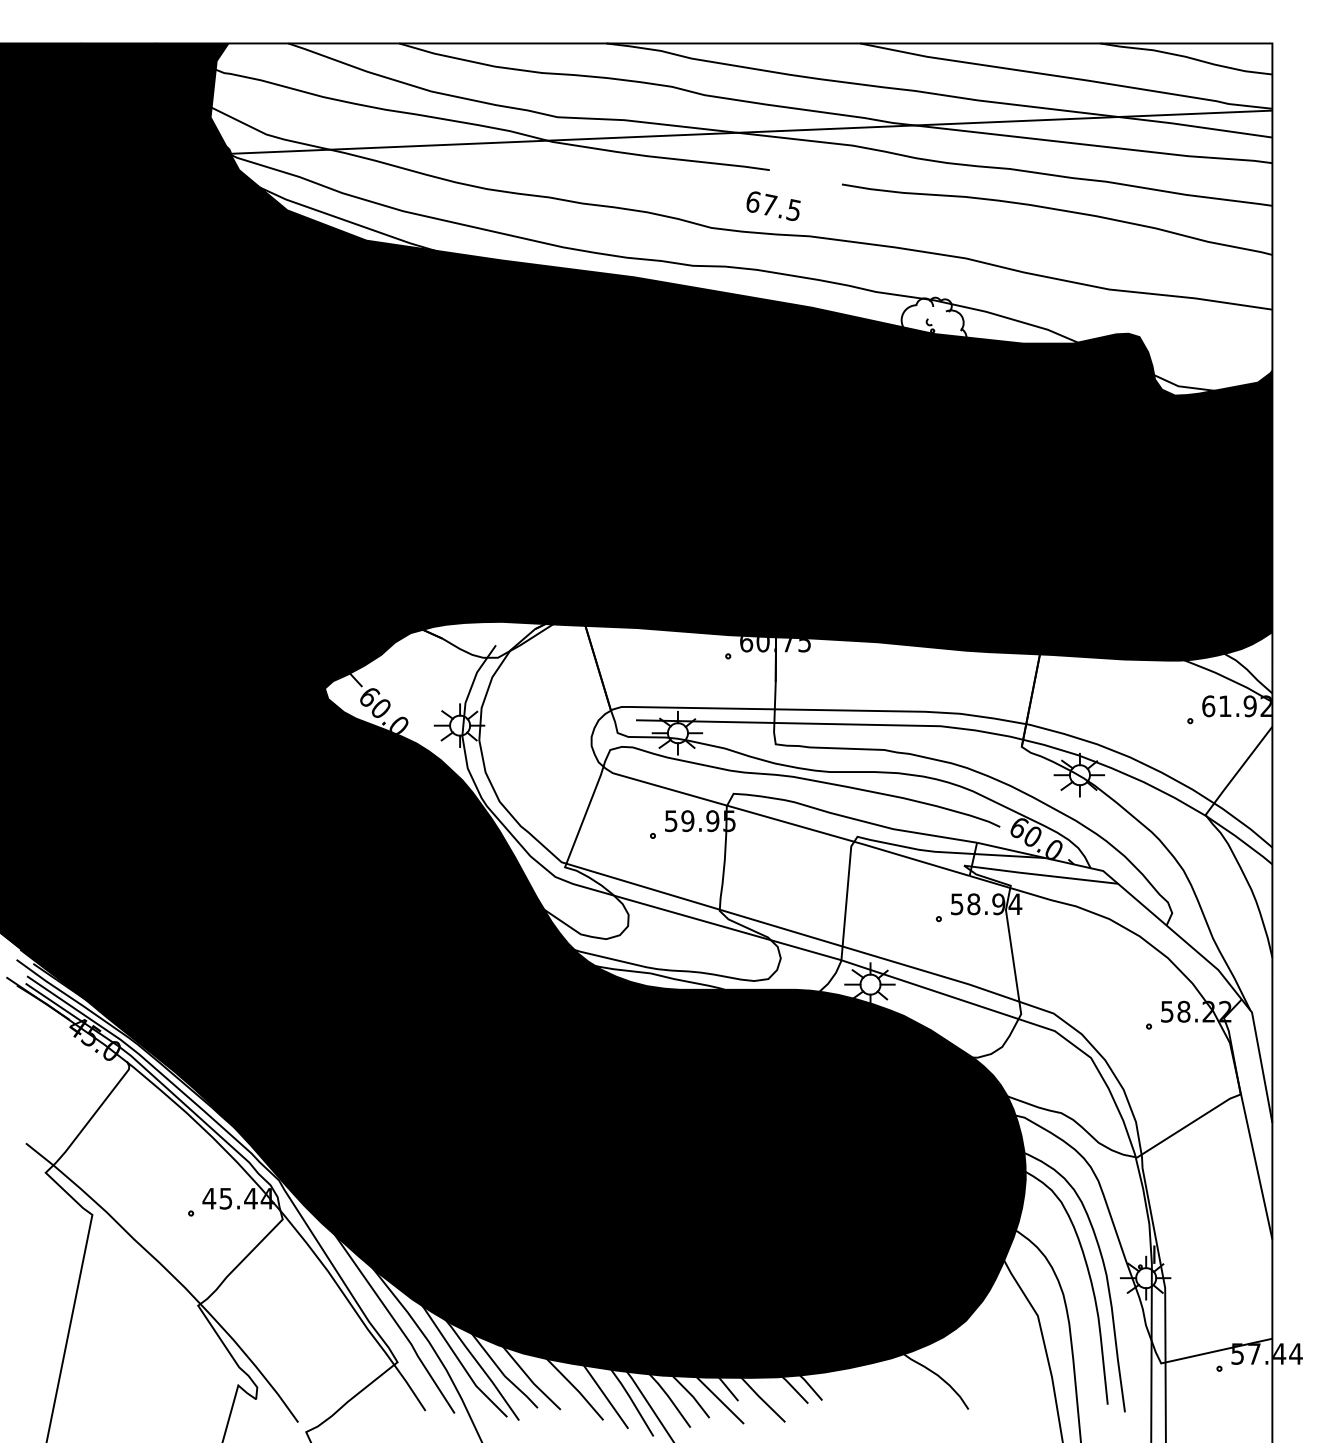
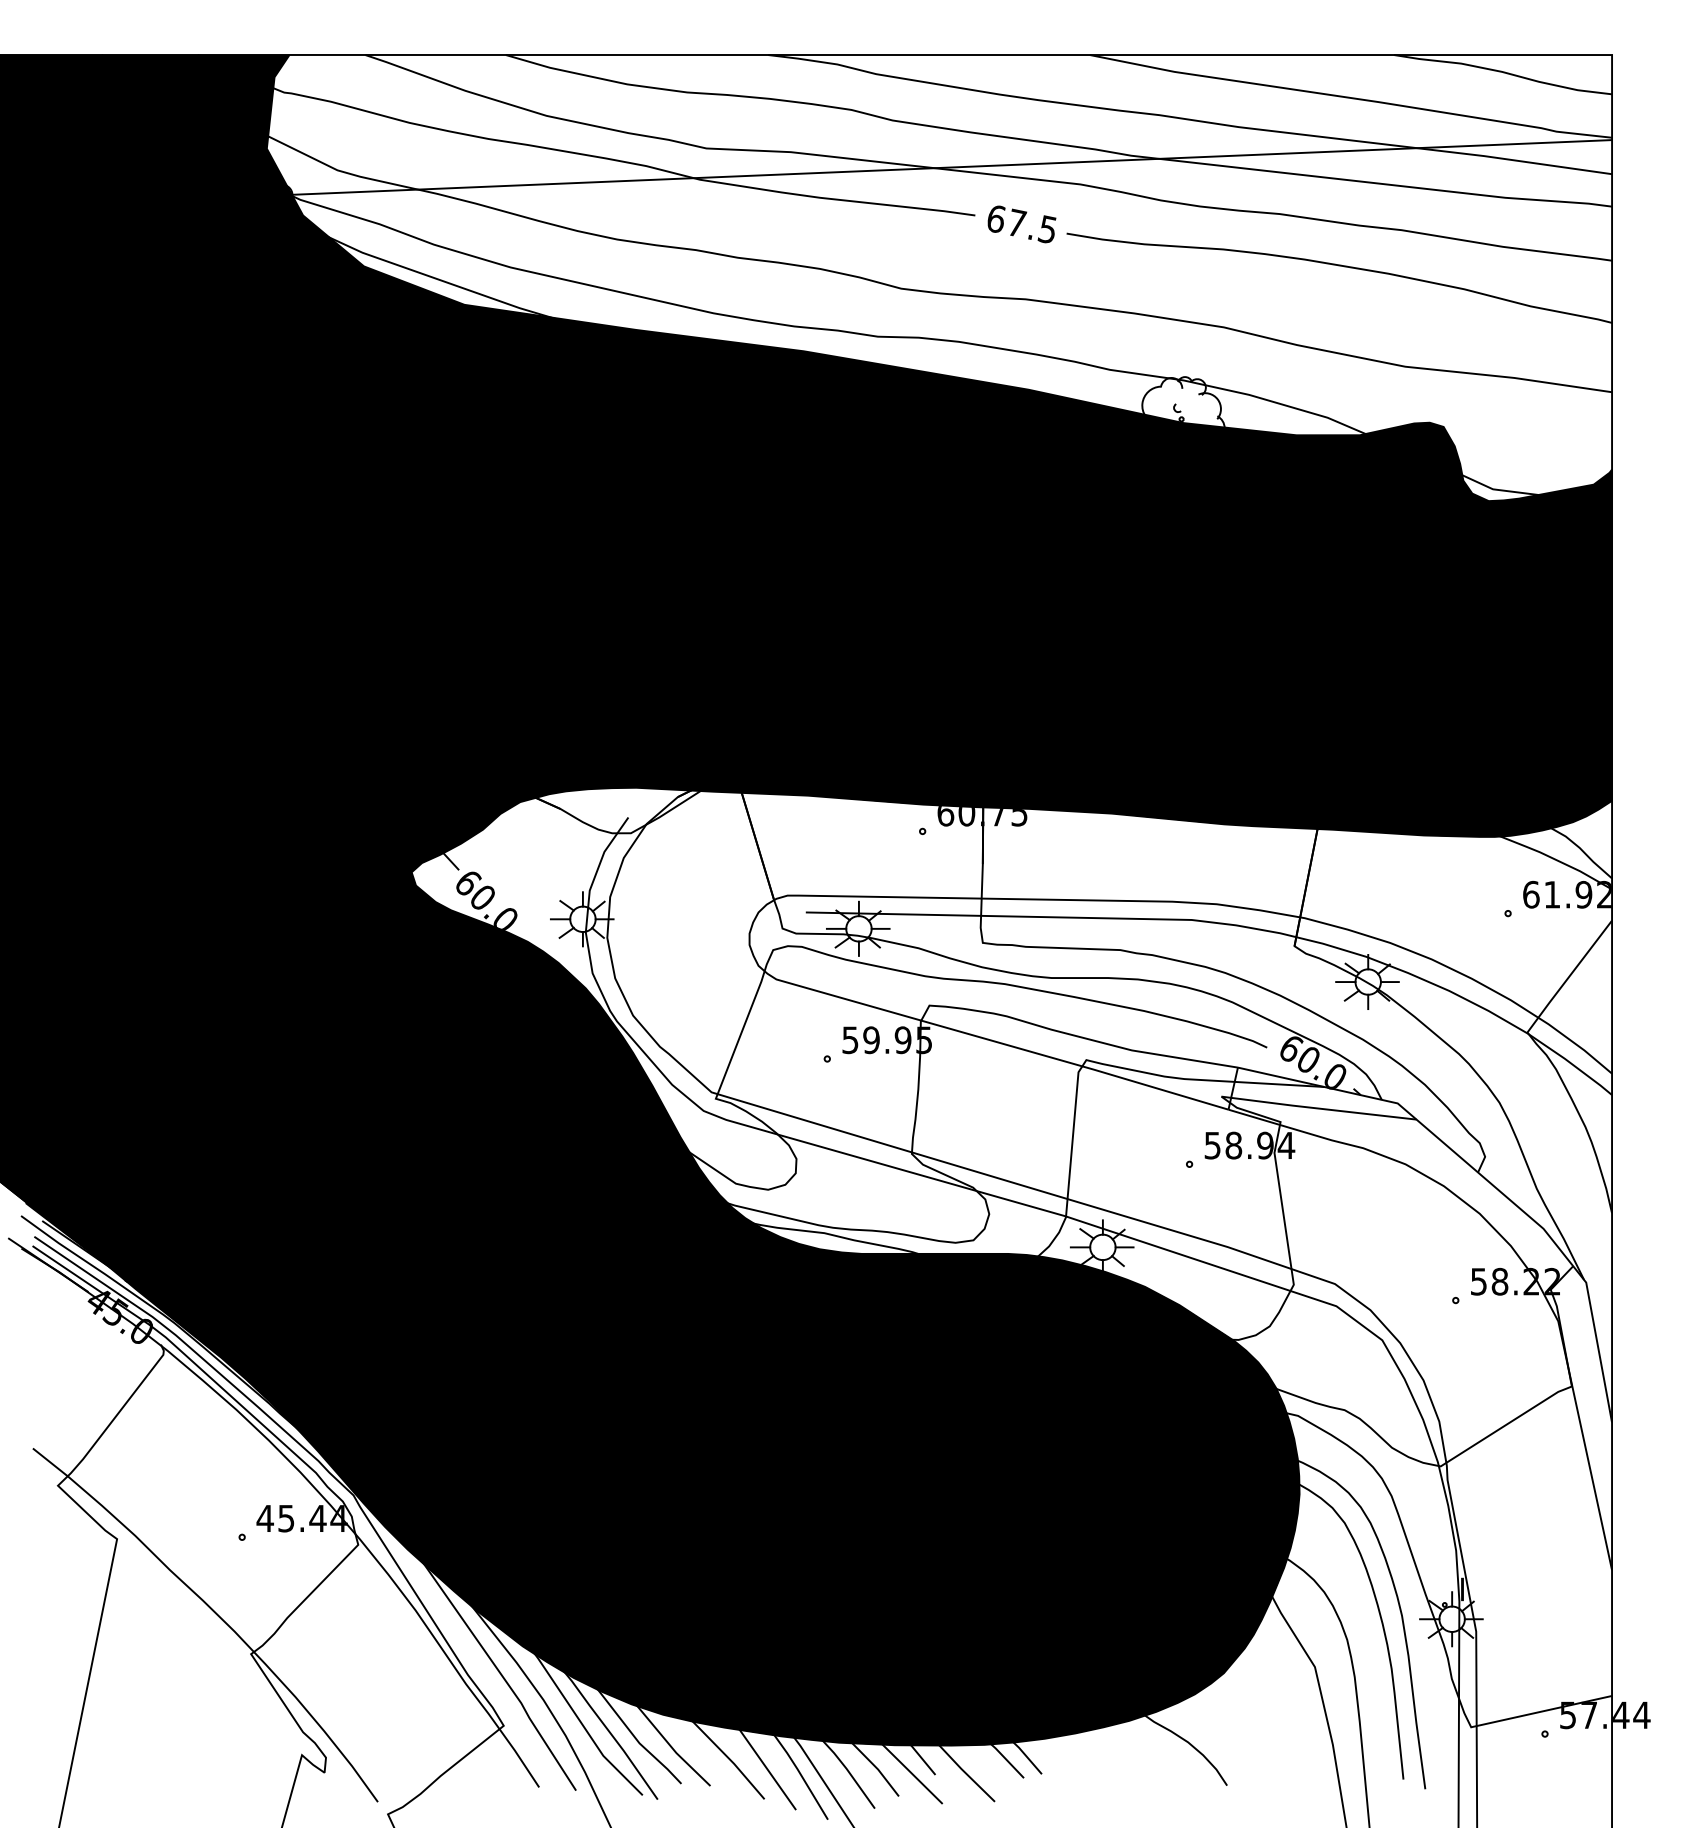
text: (773, 205) -> (1021, 223), moved

